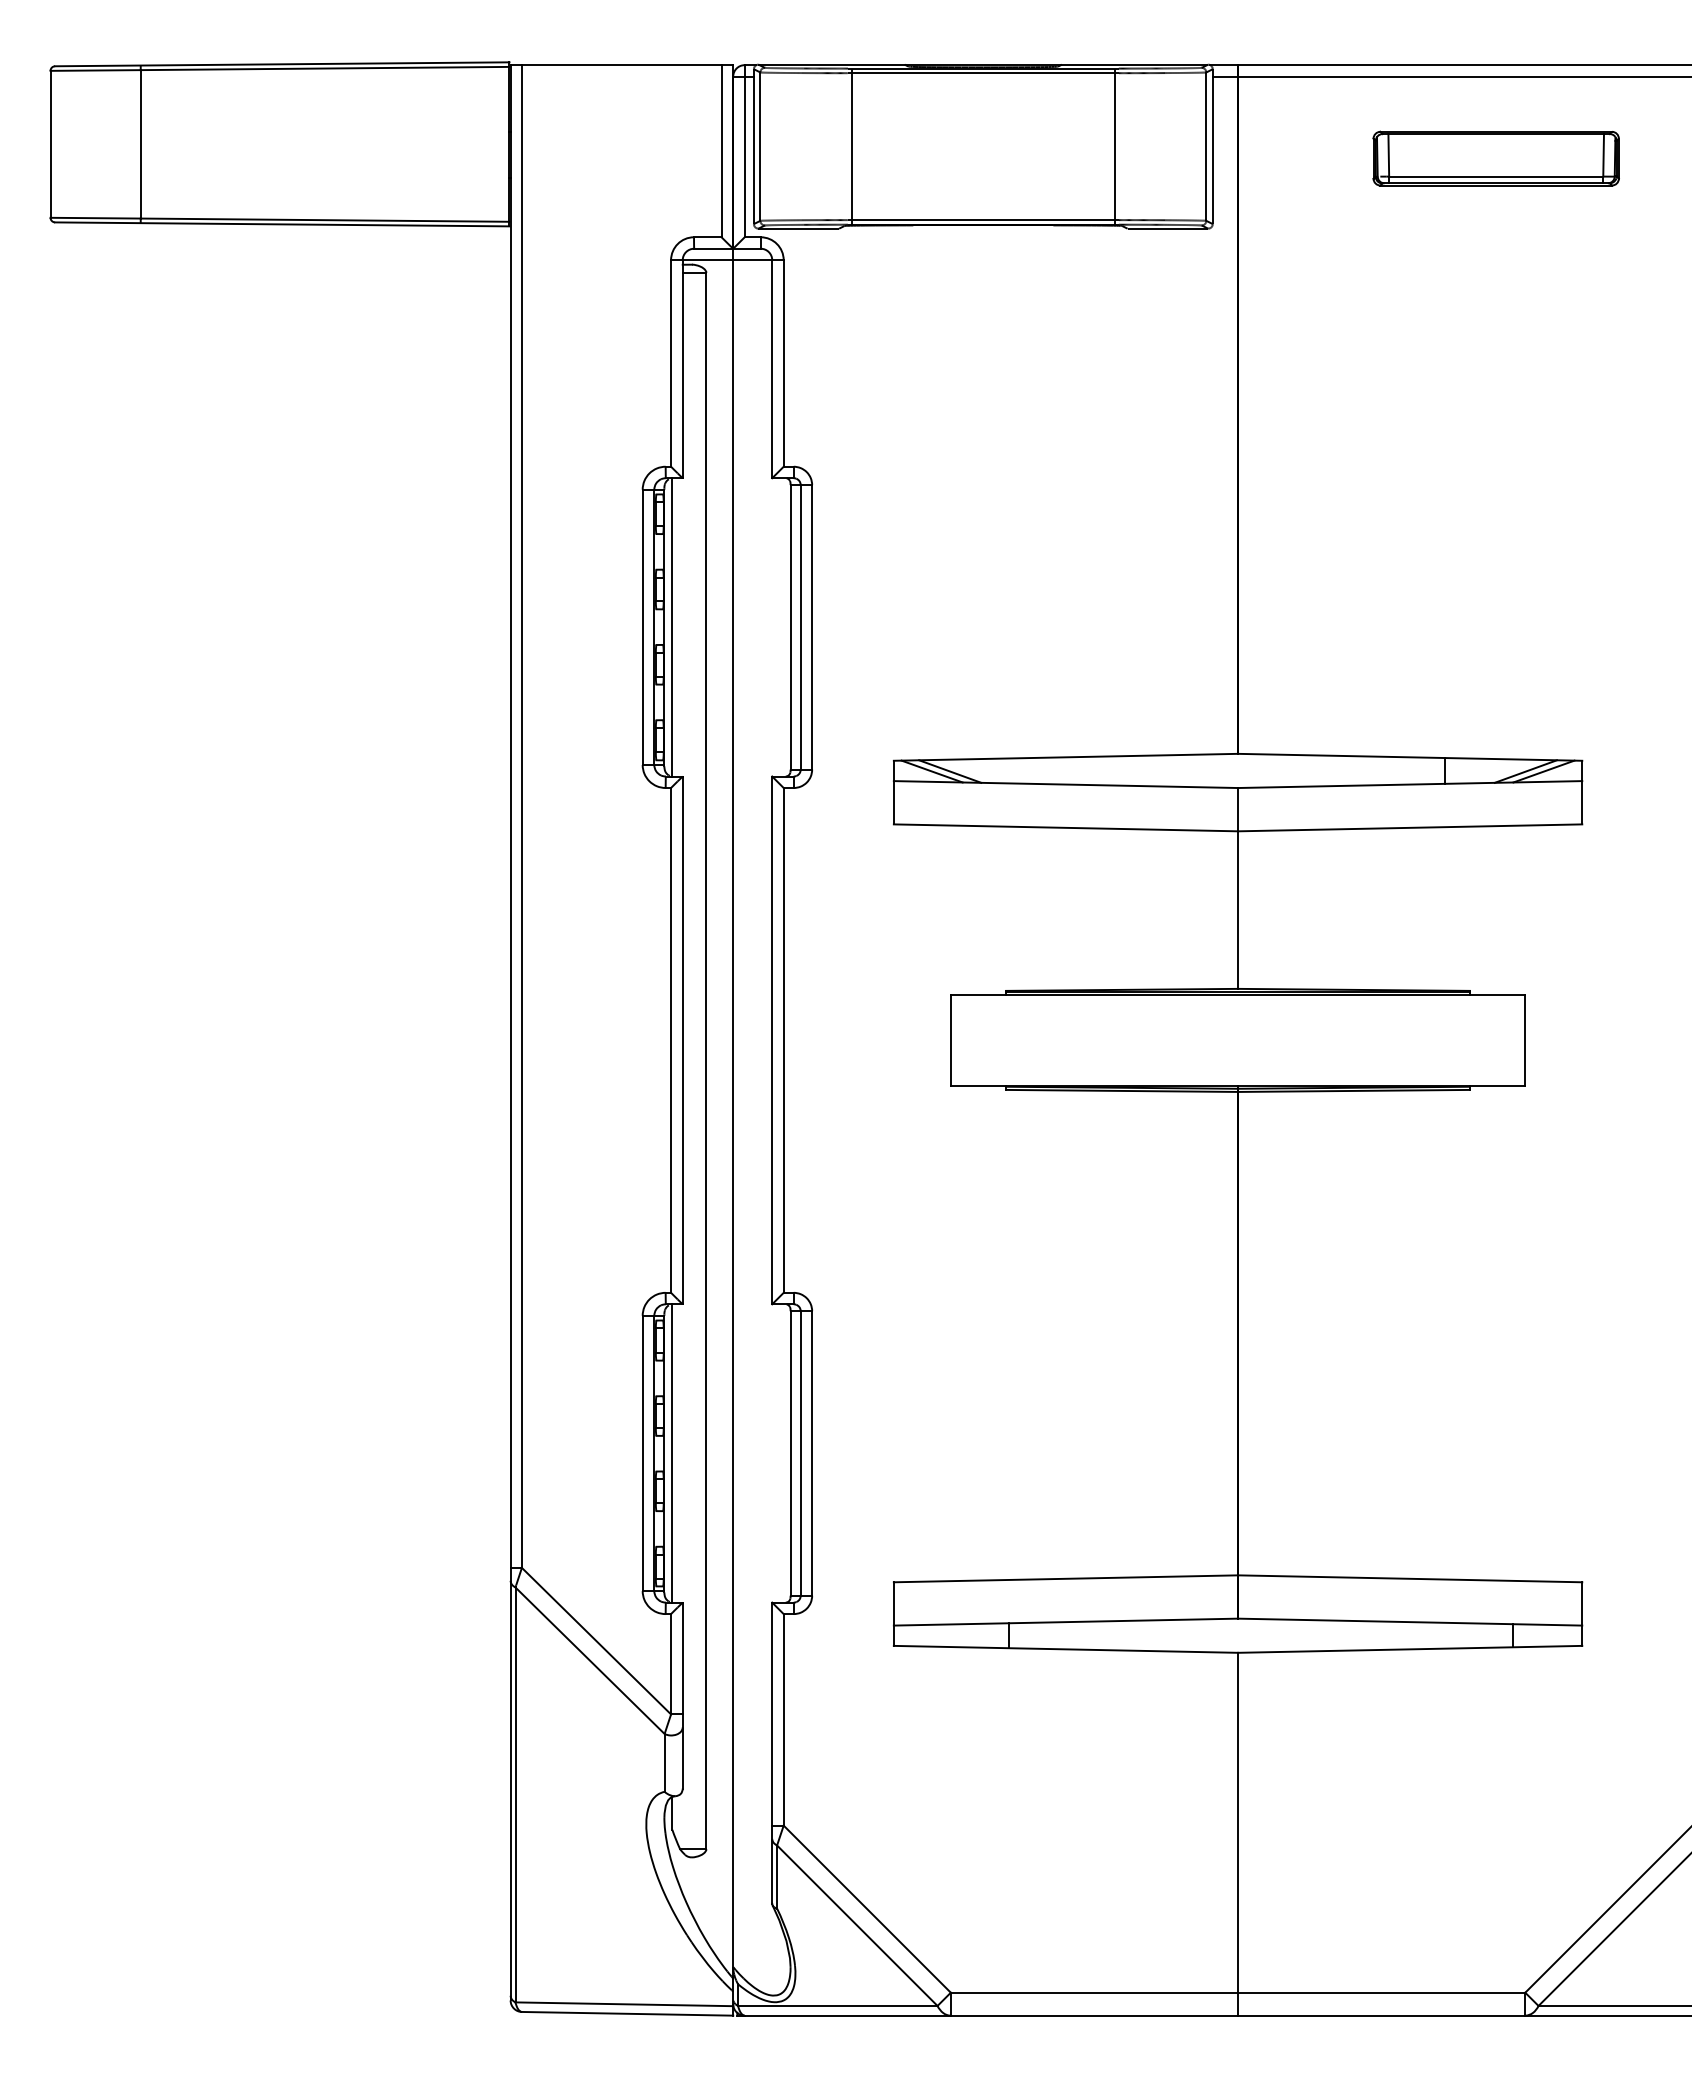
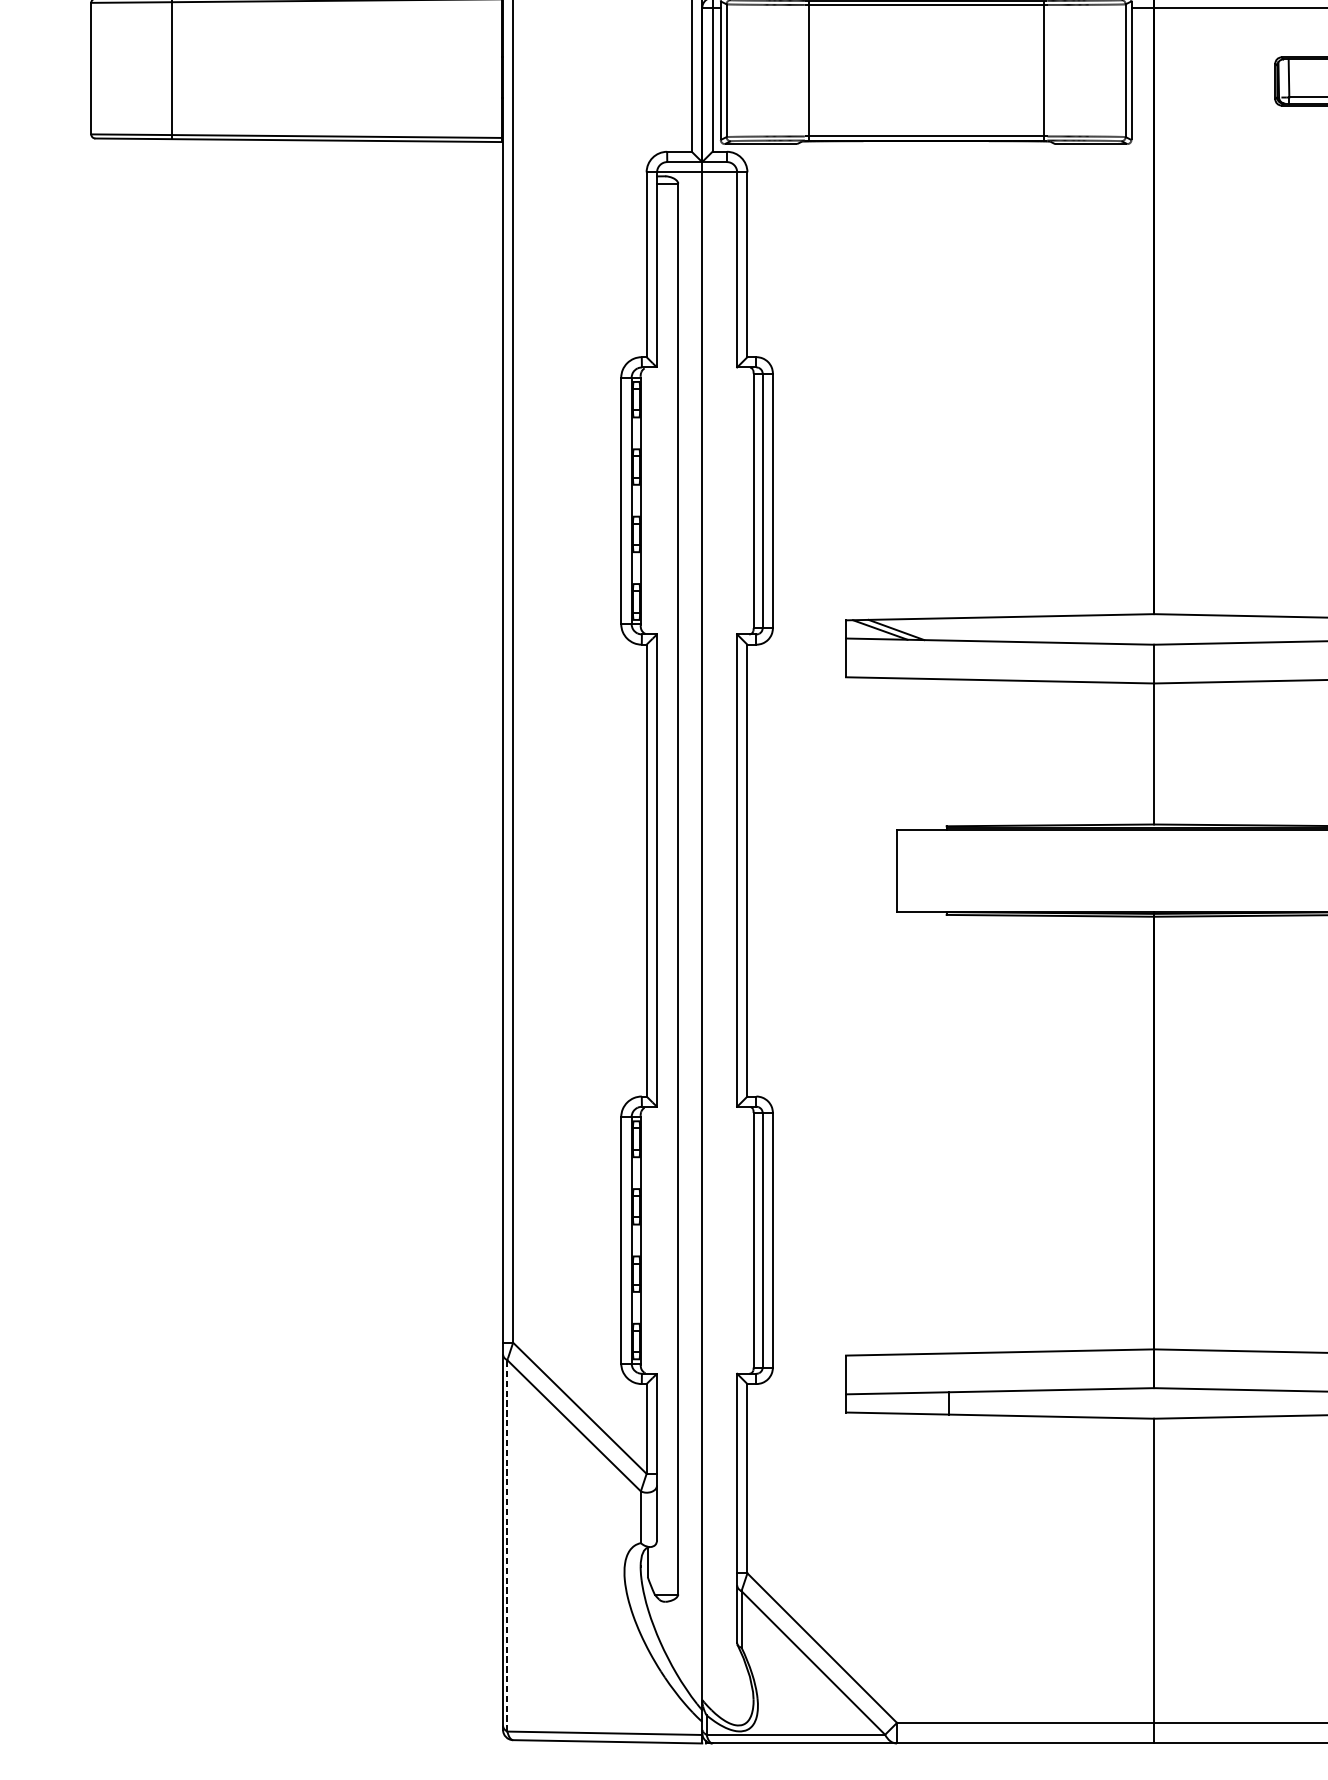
line: (672, 627) -> (647, 501), removed
line: (672, 1453) -> (647, 1240), removed
line: (515, 1794) -> (507, 1545), solid -> dashed

